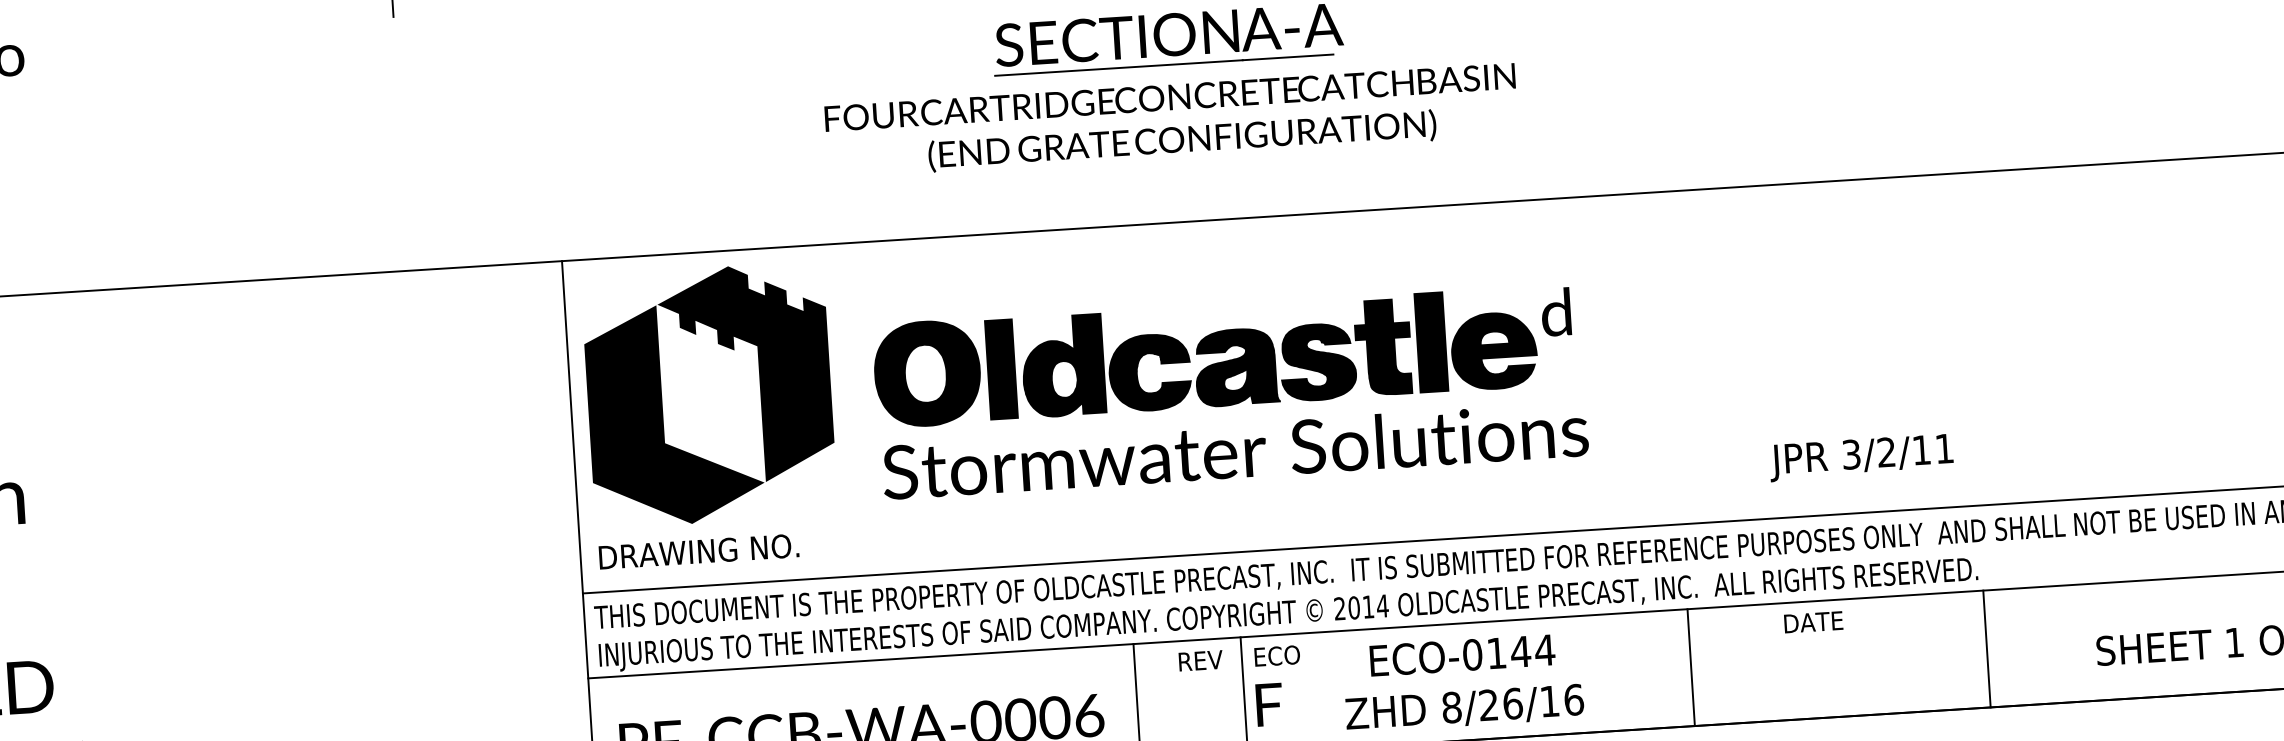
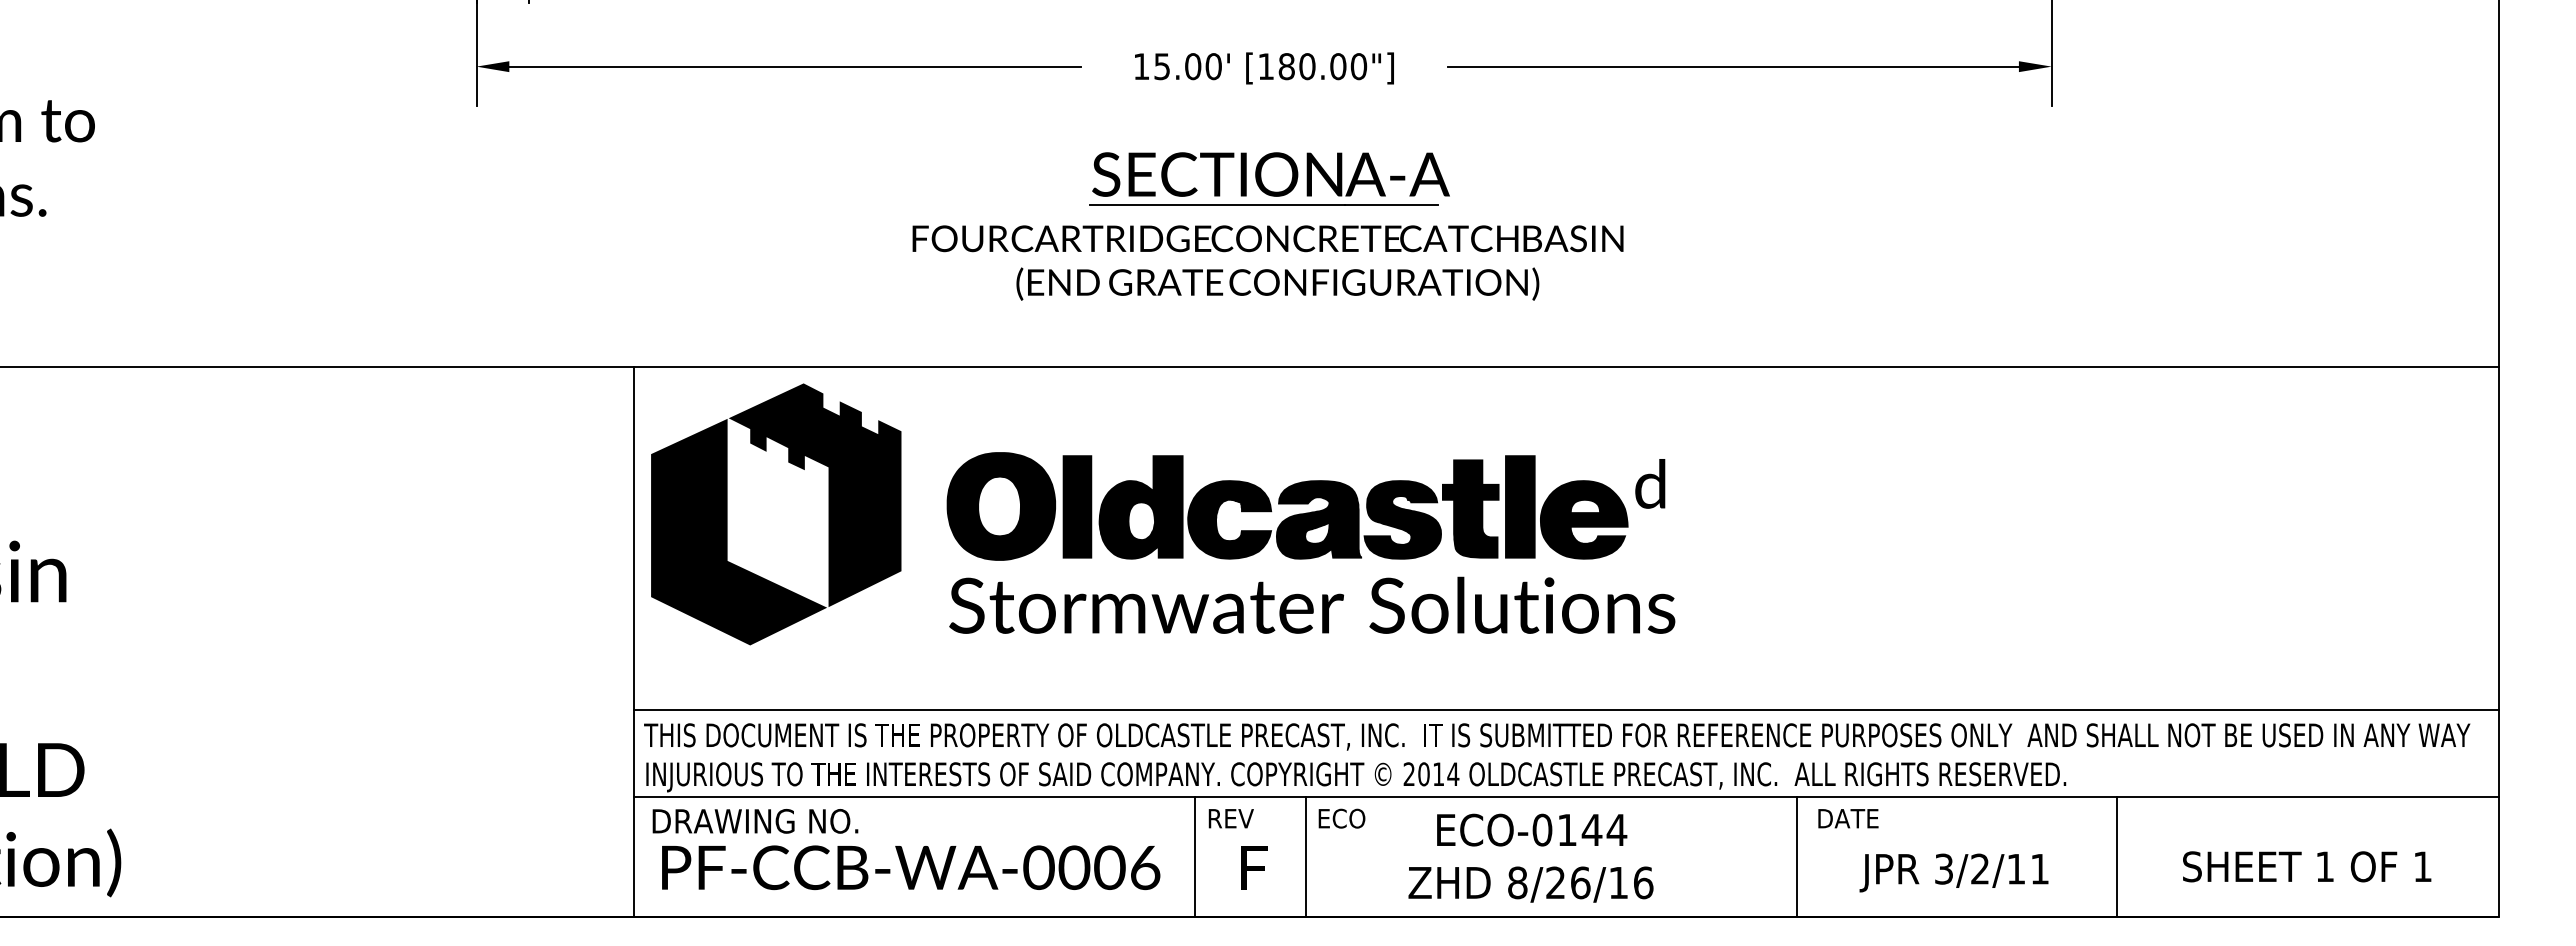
text: (1860, 457) -> (1953, 872), moved
text: (699, 551) -> (755, 821), moved
text: (1813, 622) -> (1848, 818), moved
line: (1986, 649) -> (2116, 857), moved
text: (1200, 660) -> (1230, 818), moved
line: (1690, 667) -> (1796, 857), moved
text: (1269, 704) -> (1254, 867), moved

